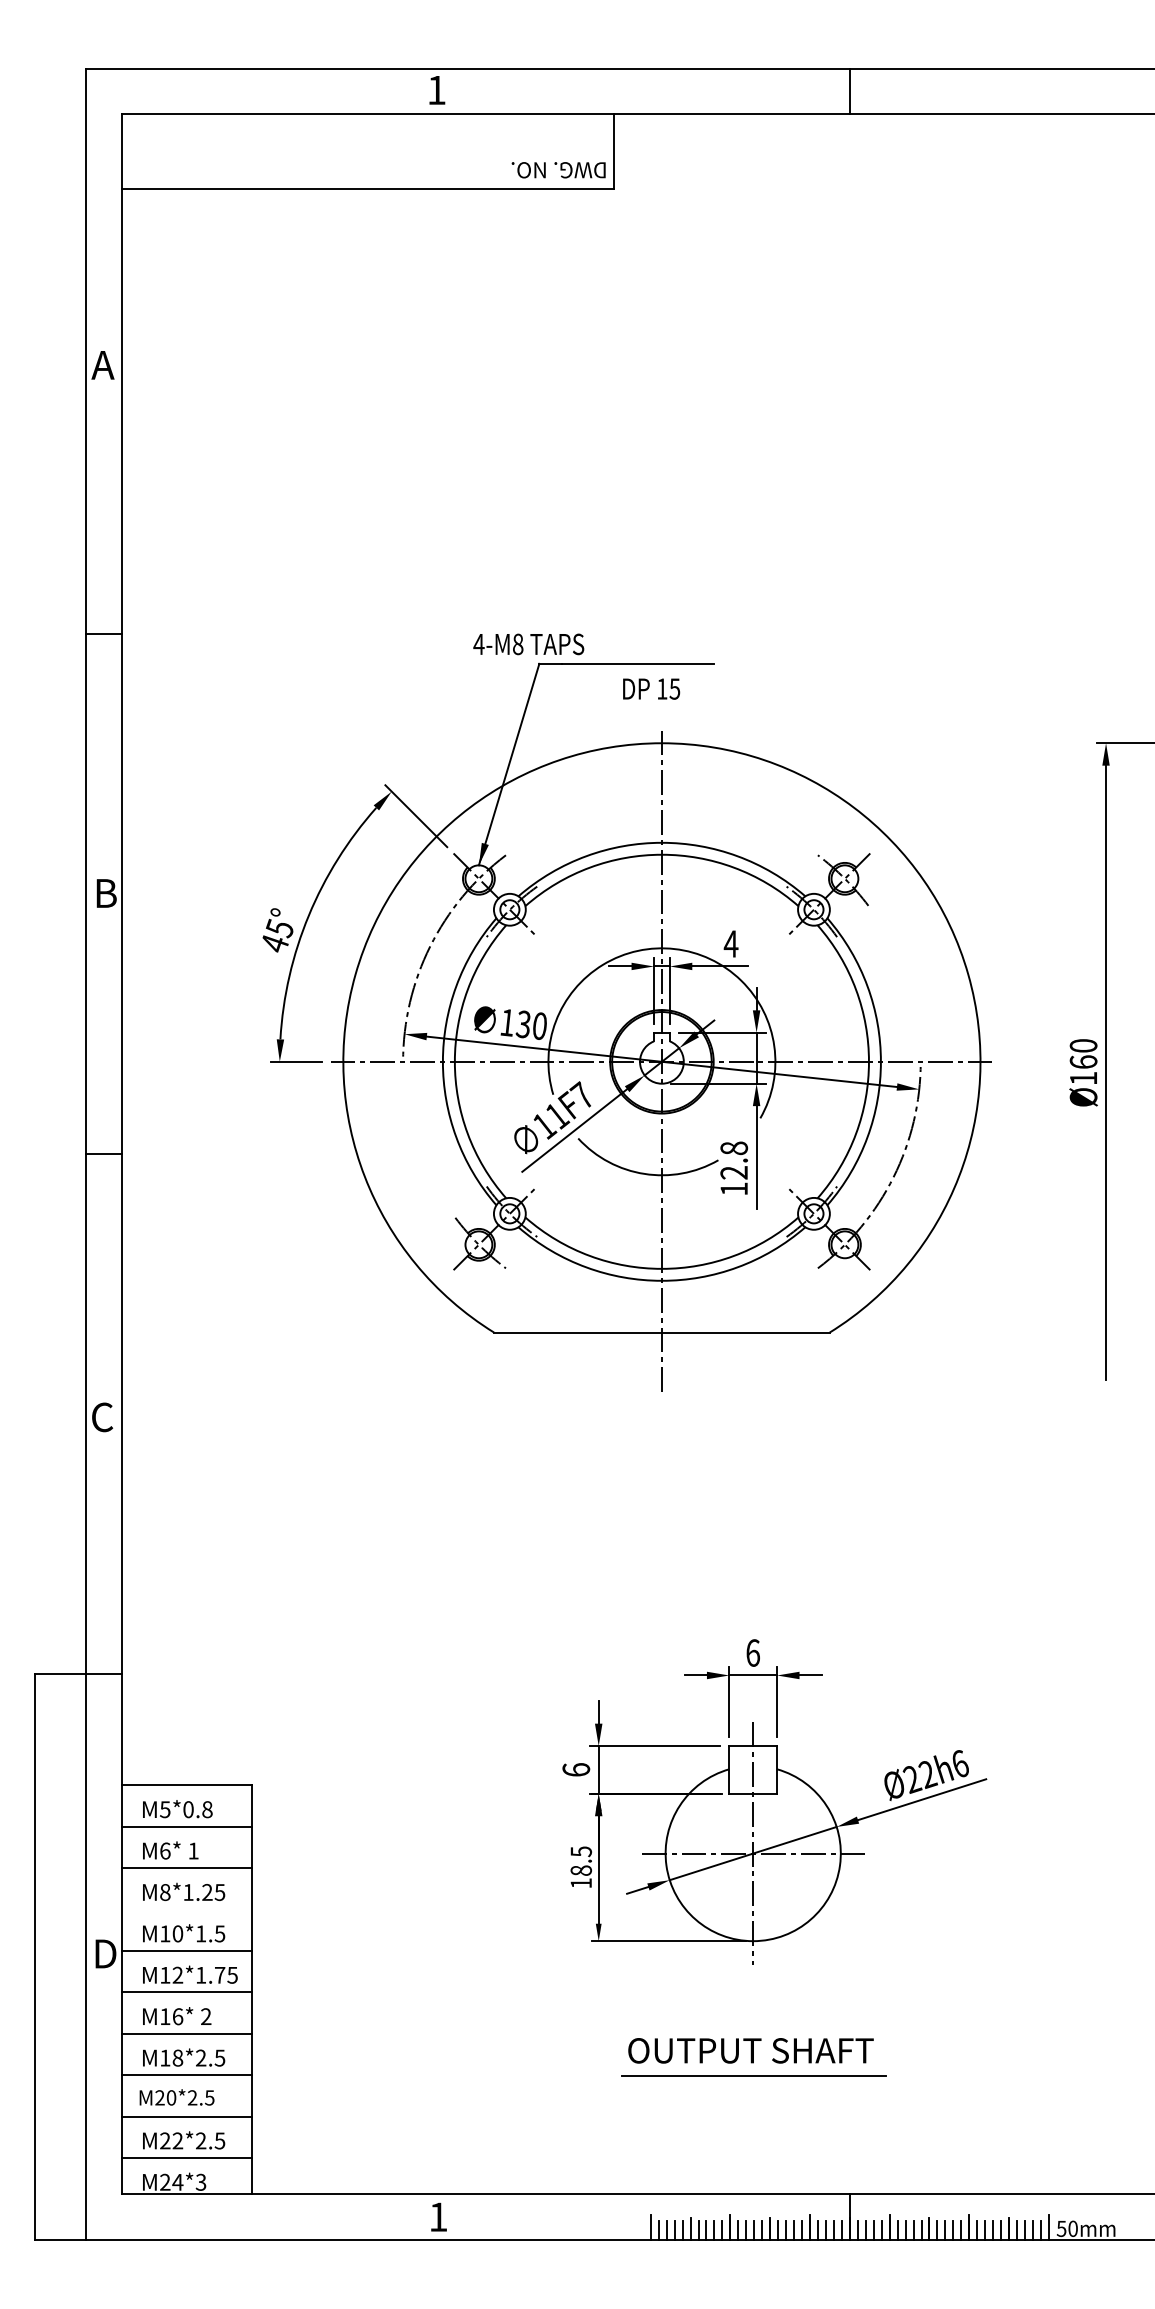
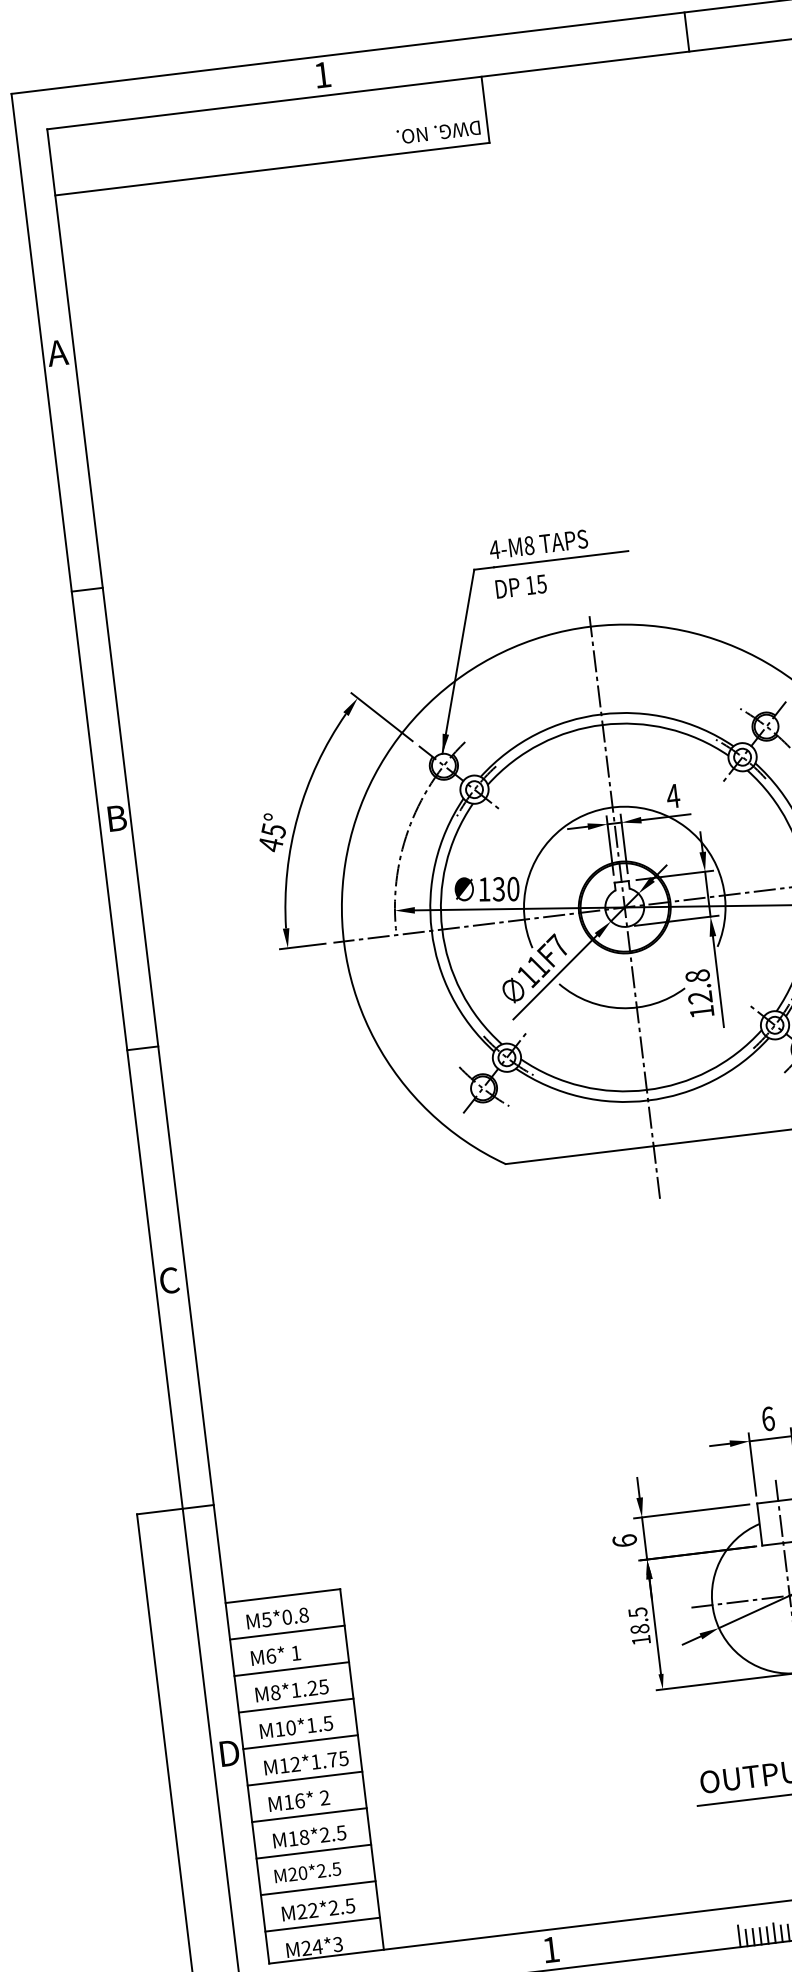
text: (528, 644) -> (538, 544), moved
text: (651, 688) -> (521, 586), moved
line: (186, 1909) -> (296, 1705), added

